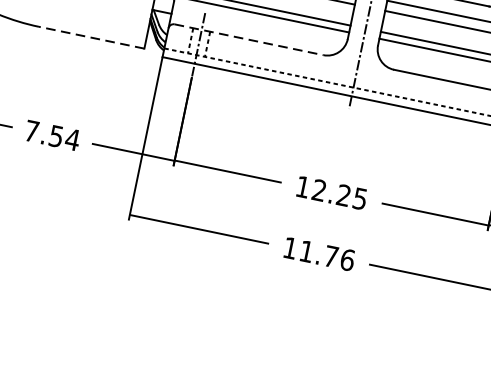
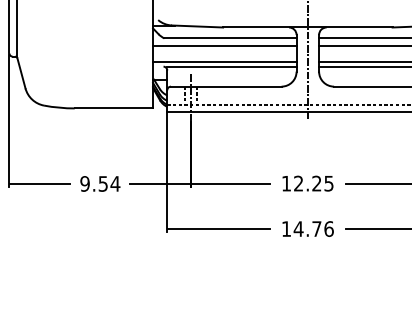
line: (91, 37) -> (113, 108), dashed -> solid
line: (249, 39) -> (226, 86), dashed -> solid
text: (31, 130) -> (84, 183), 7.54 -> 9.54
text: (306, 250) -> (298, 228), 11.76 -> 14.76

